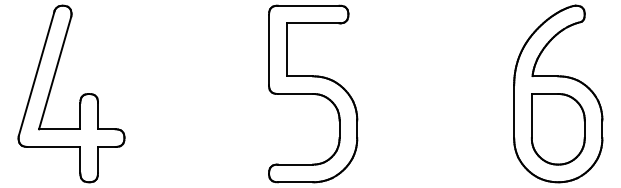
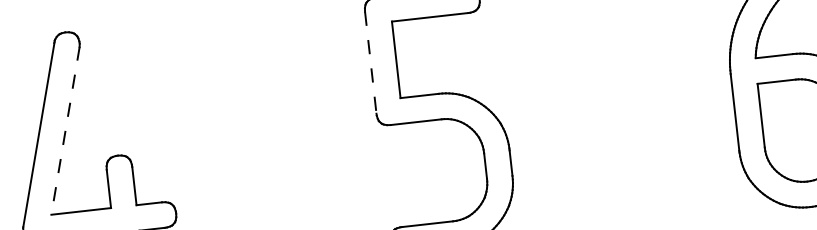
line: (269, 50) -> (371, 63), solid -> dashed
line: (55, 72) -> (65, 130), solid -> dashed

